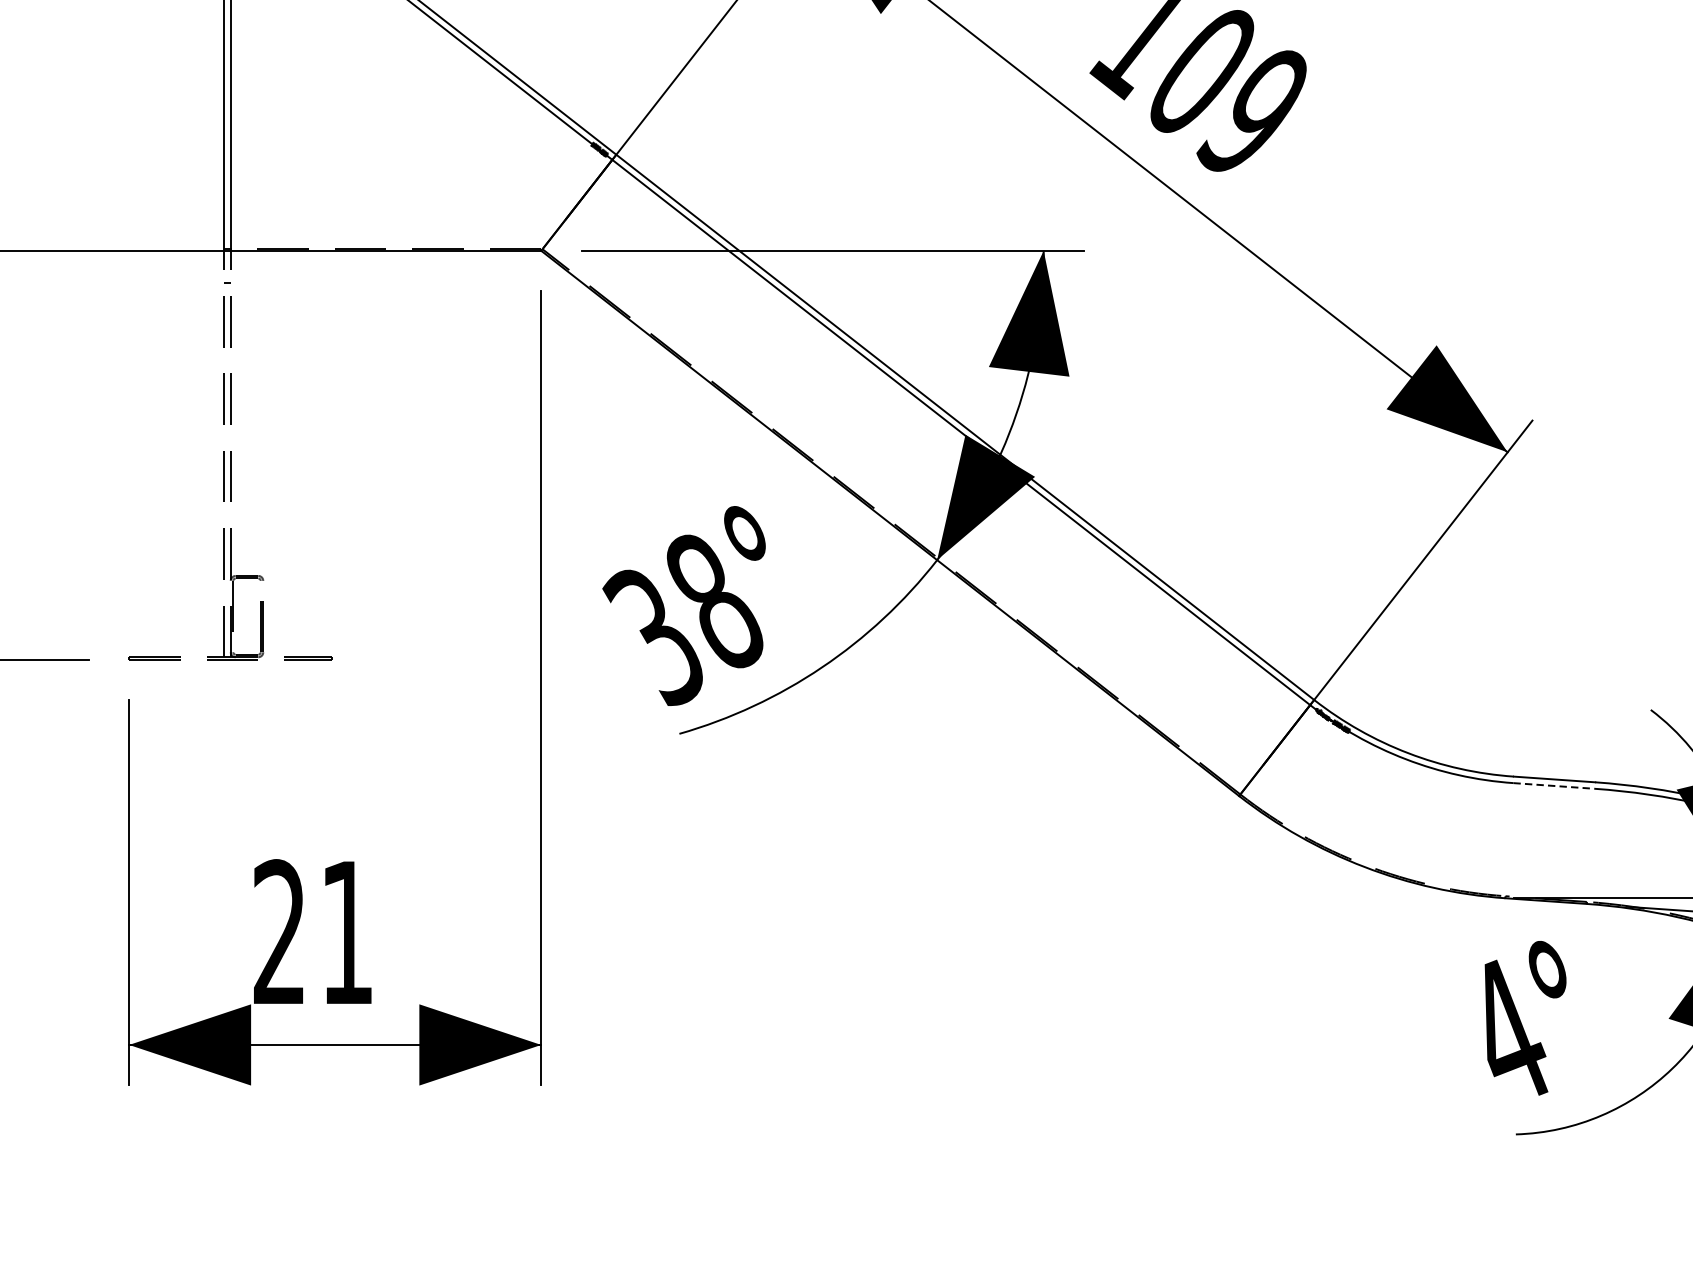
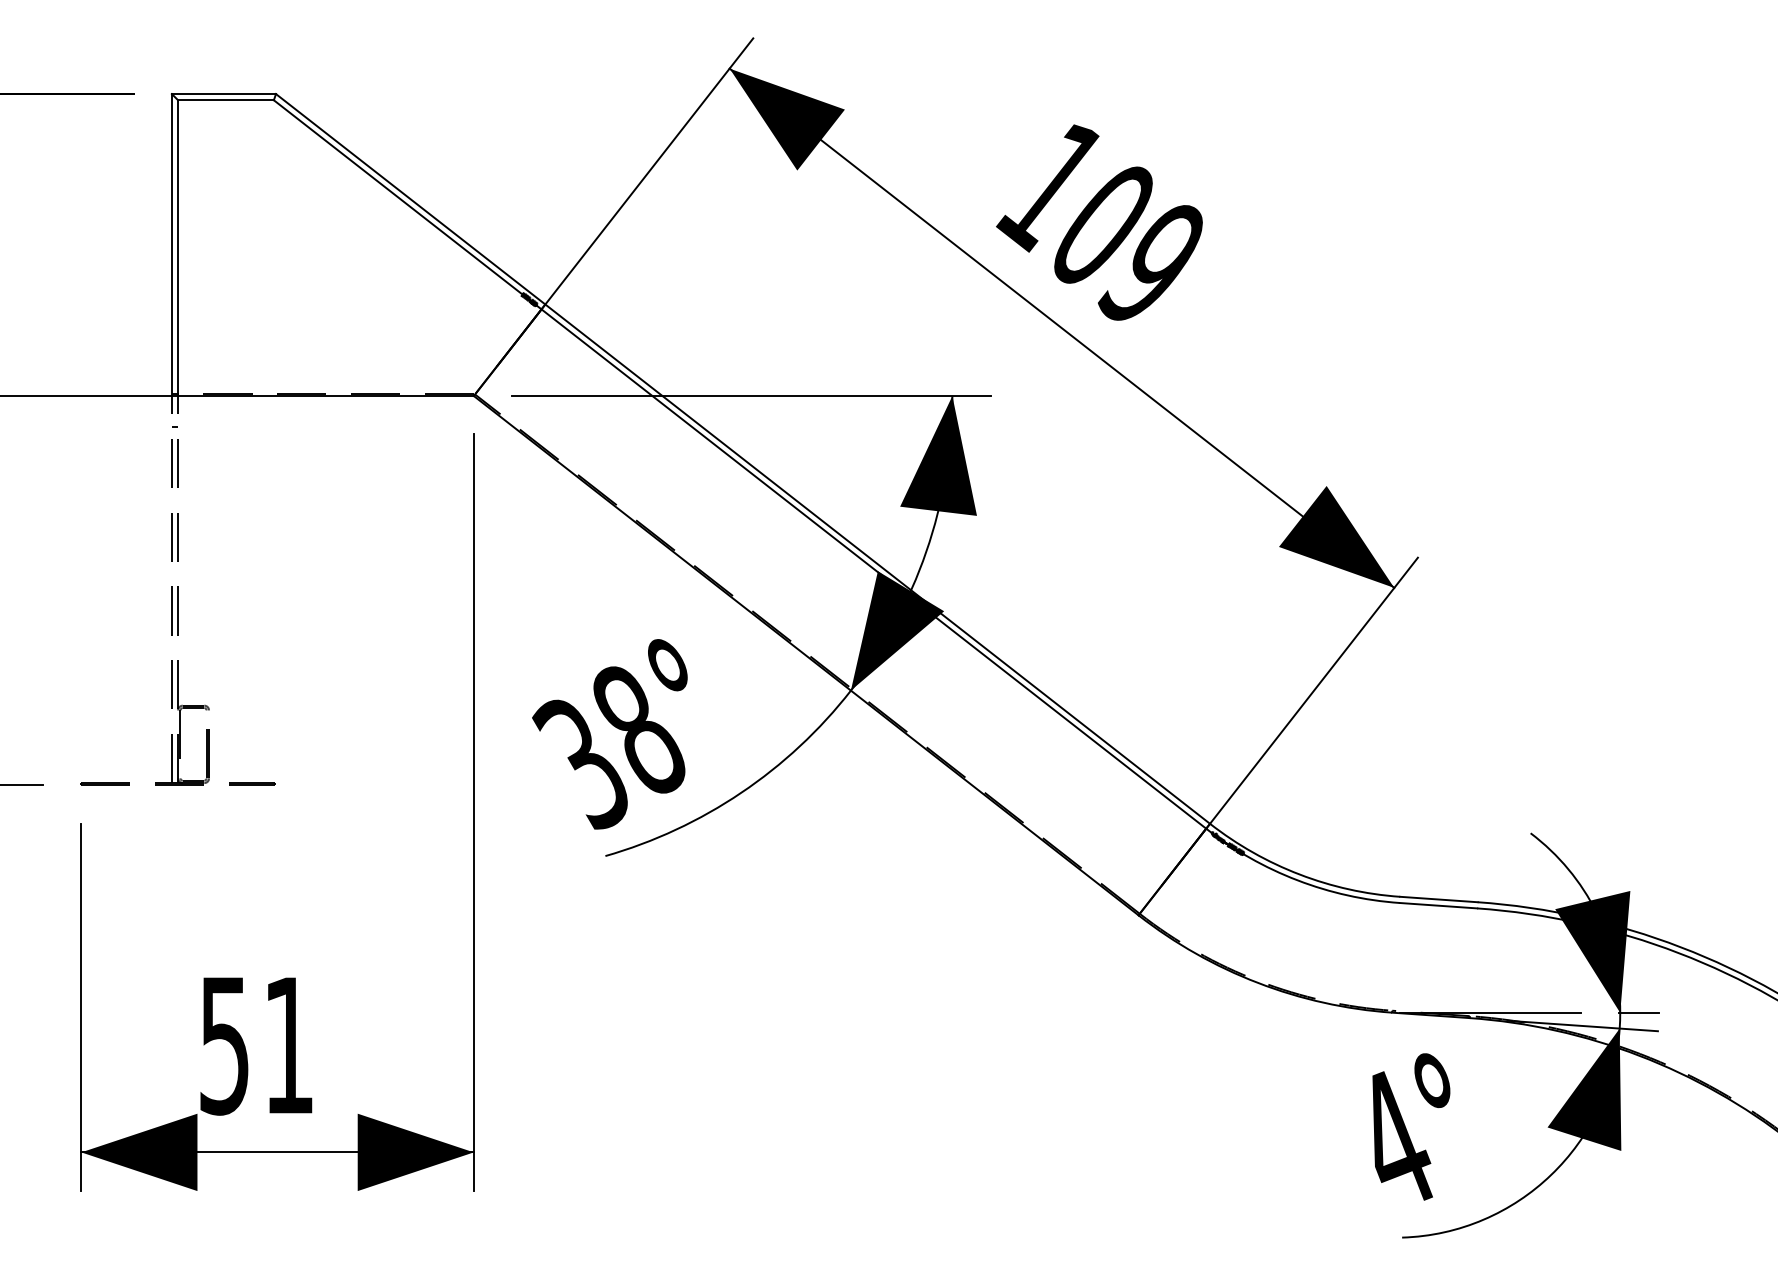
line: (1554, 785) -> (1438, 905), dashed -> solid
text: (279, 932) -> (224, 1045), 21 -> 51

